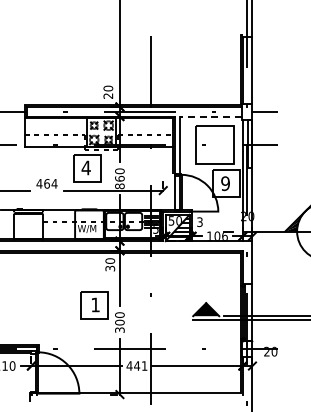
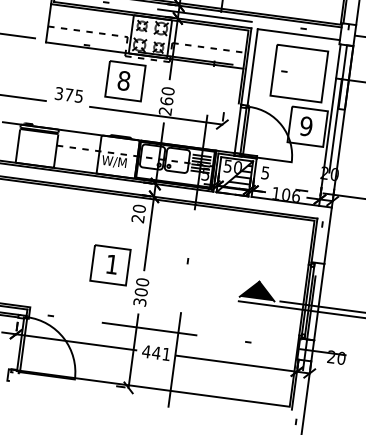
line: (210, 116) -> (298, 34), dashed -> solid
text: (85, 167) -> (123, 80), 4 -> 8
text: (46, 183) -> (68, 94), 464 -> 375
text: (119, 186) -> (164, 111), 860 -> 260
text: (199, 221) -> (264, 172), 3 -> 5
text: (110, 268) -> (138, 218), 30 -> 20

